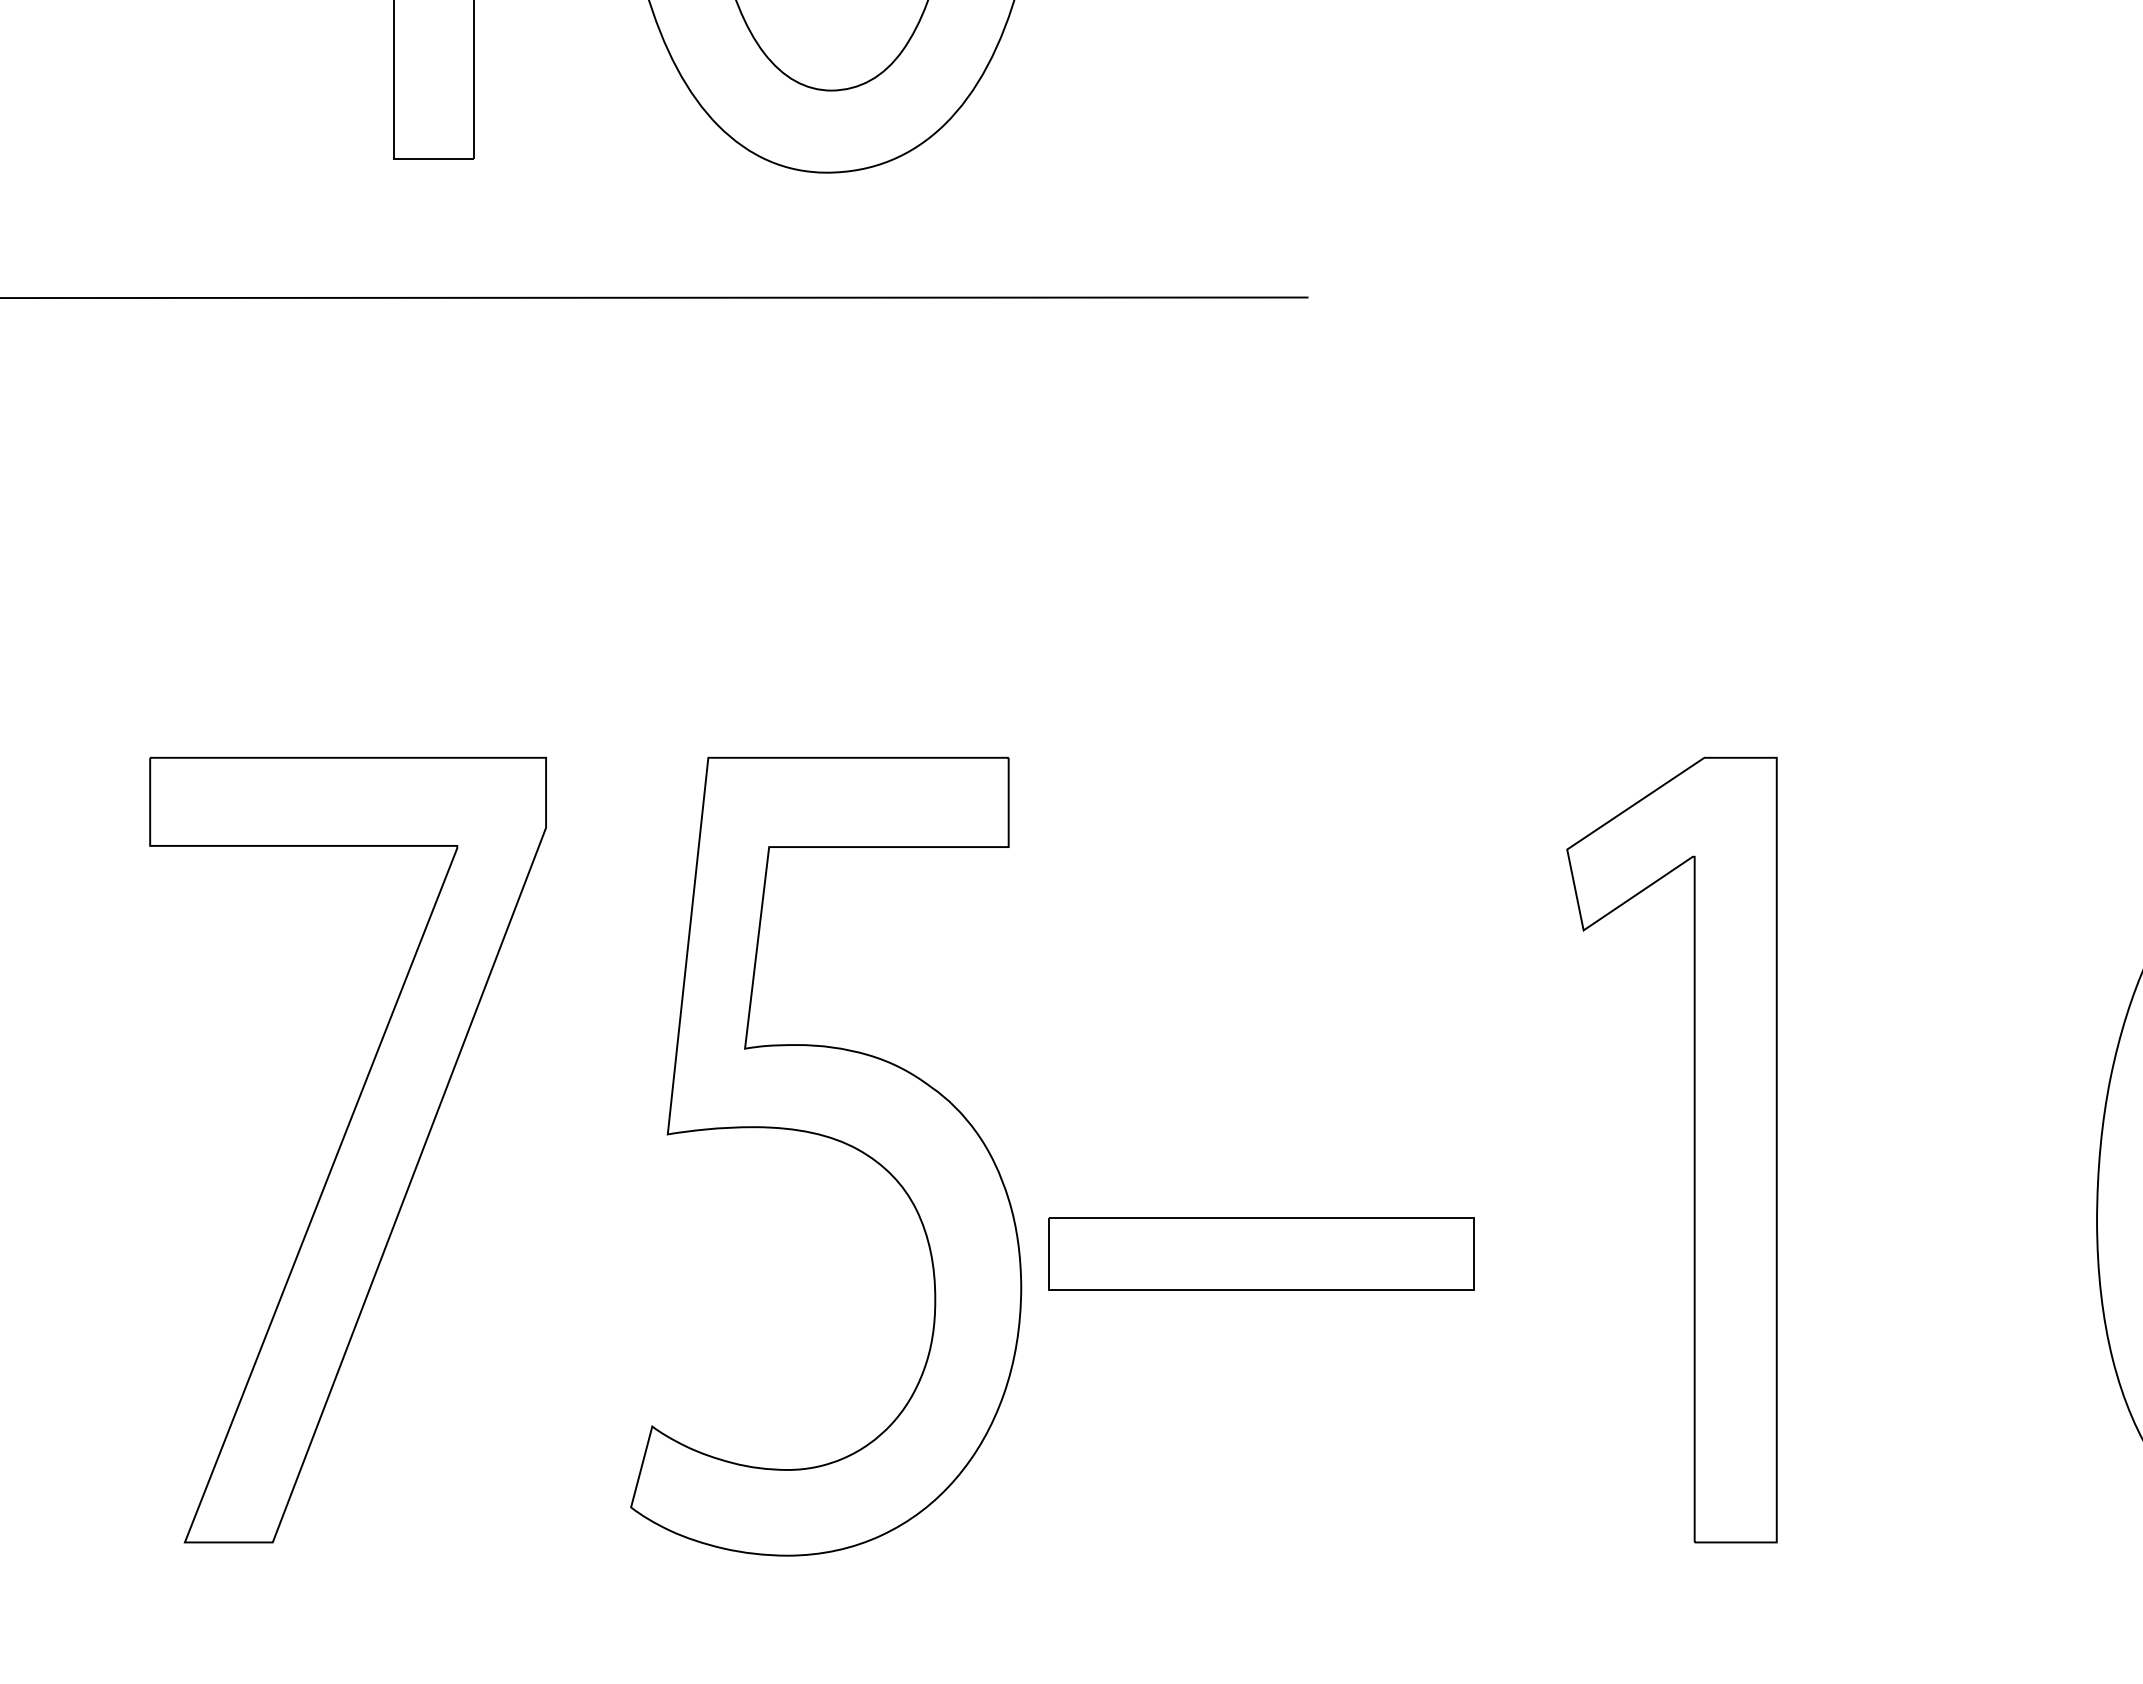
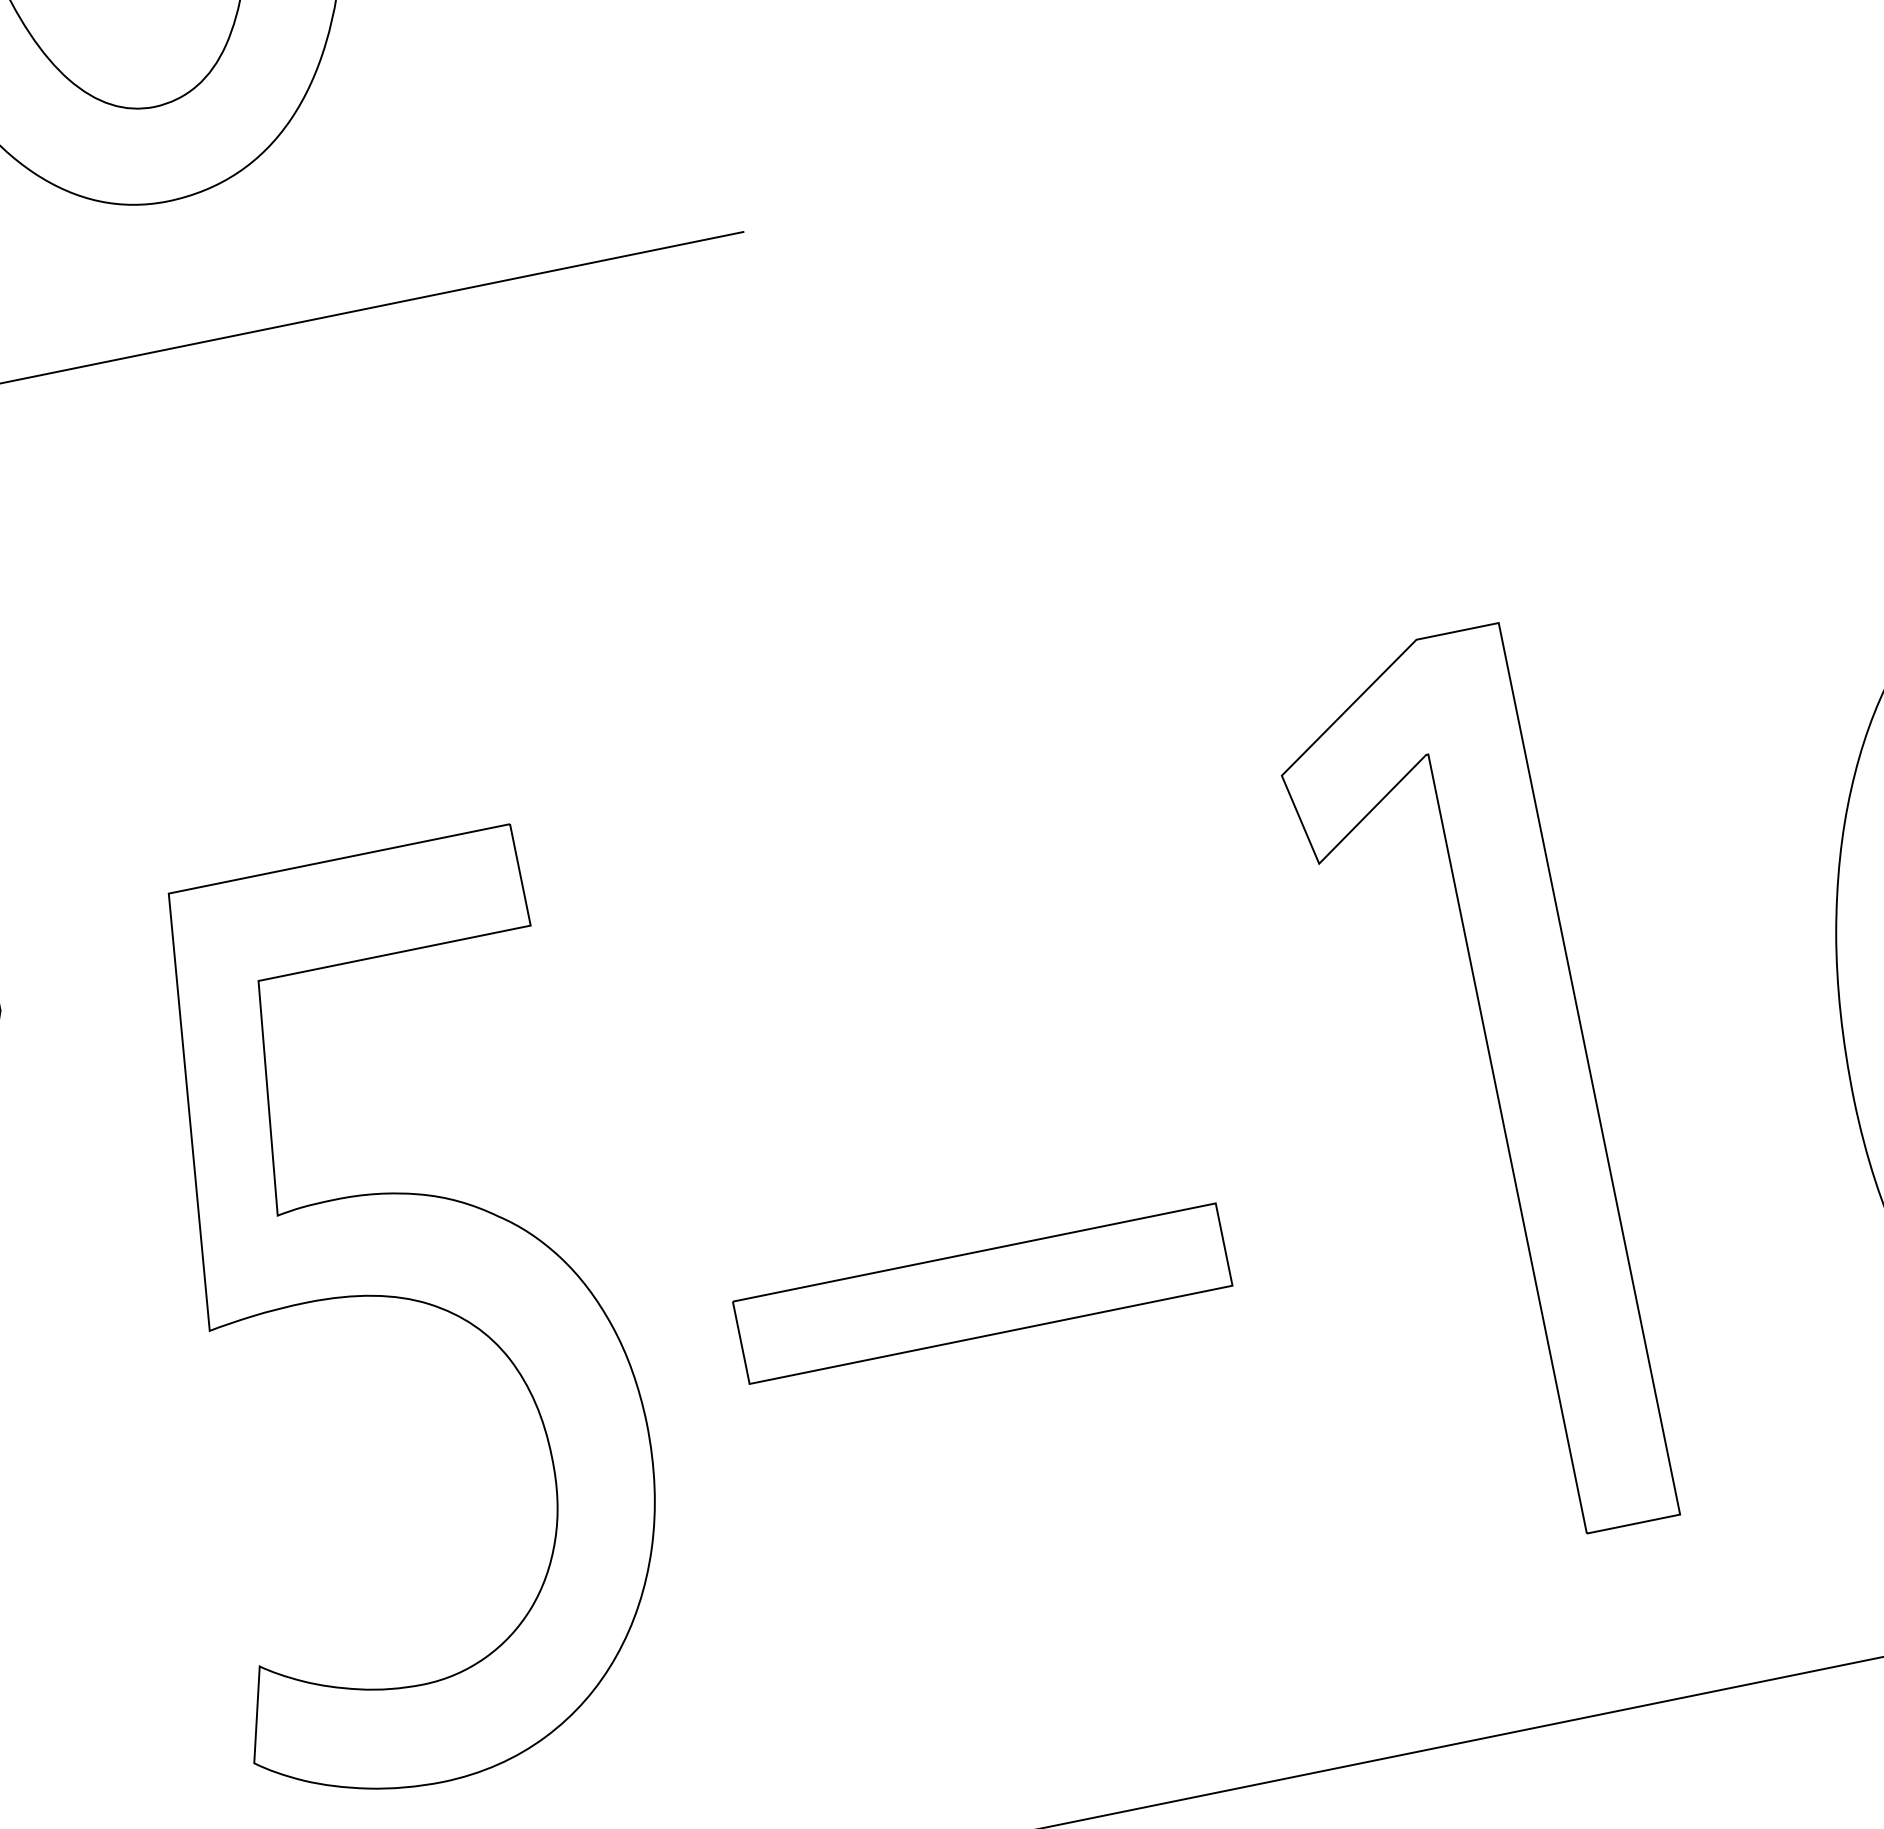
part: (1693, 1149) -> (1494, 1087), moved
part: (1261, 1253) -> (982, 1293), moved

